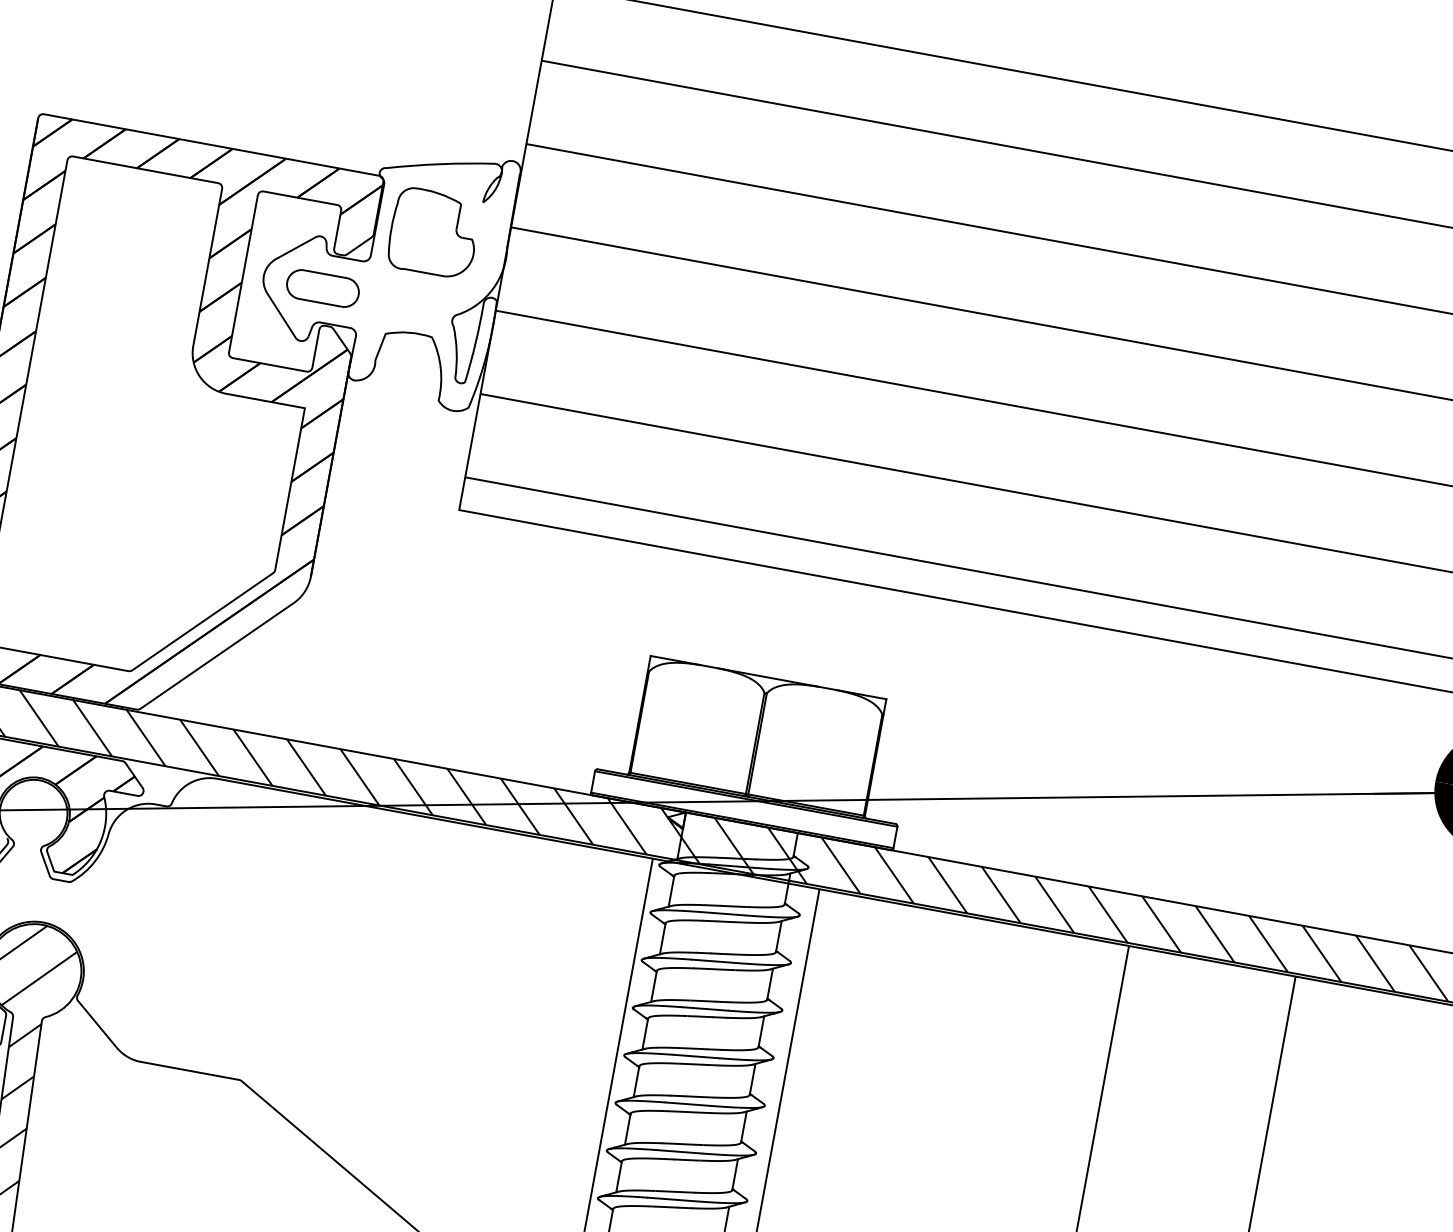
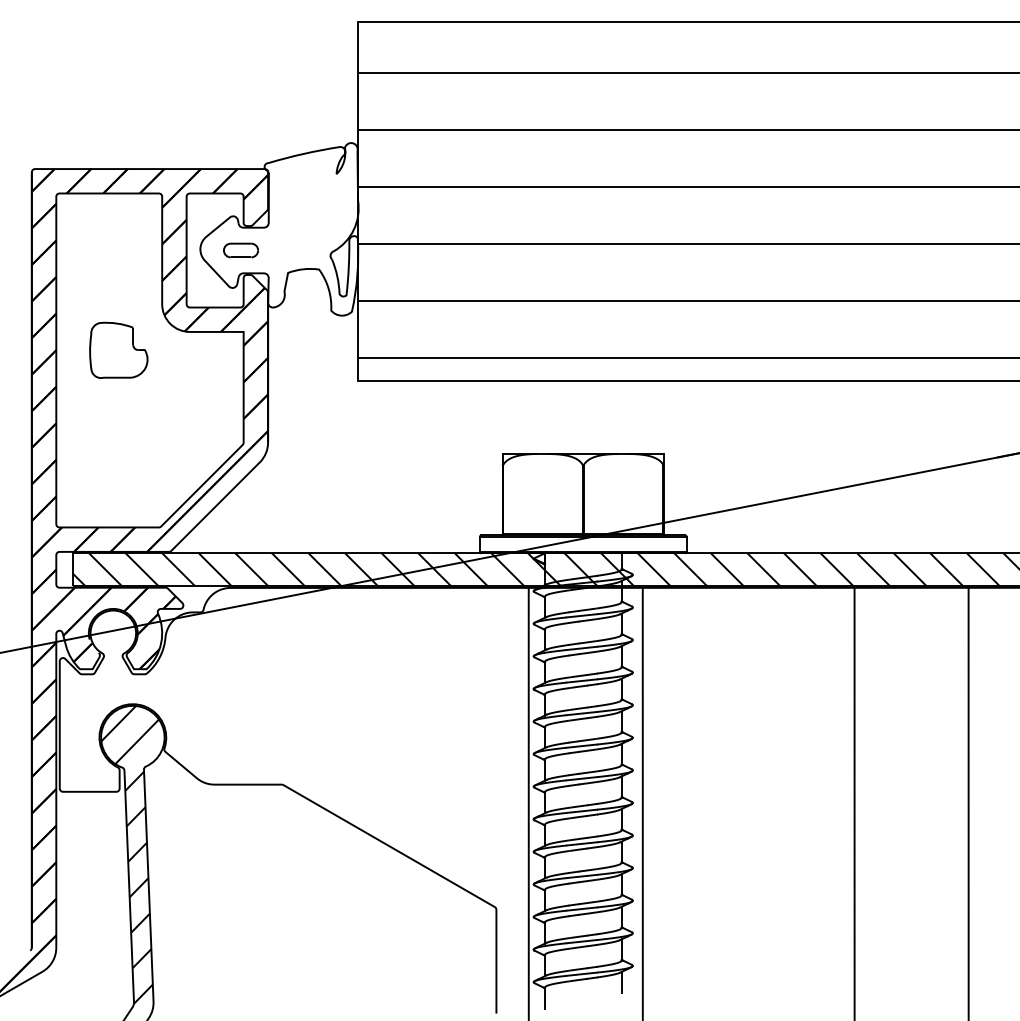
part: (433, 231) -> (118, 349), moved
part: (322, 288) -> (240, 250), size x0.7

